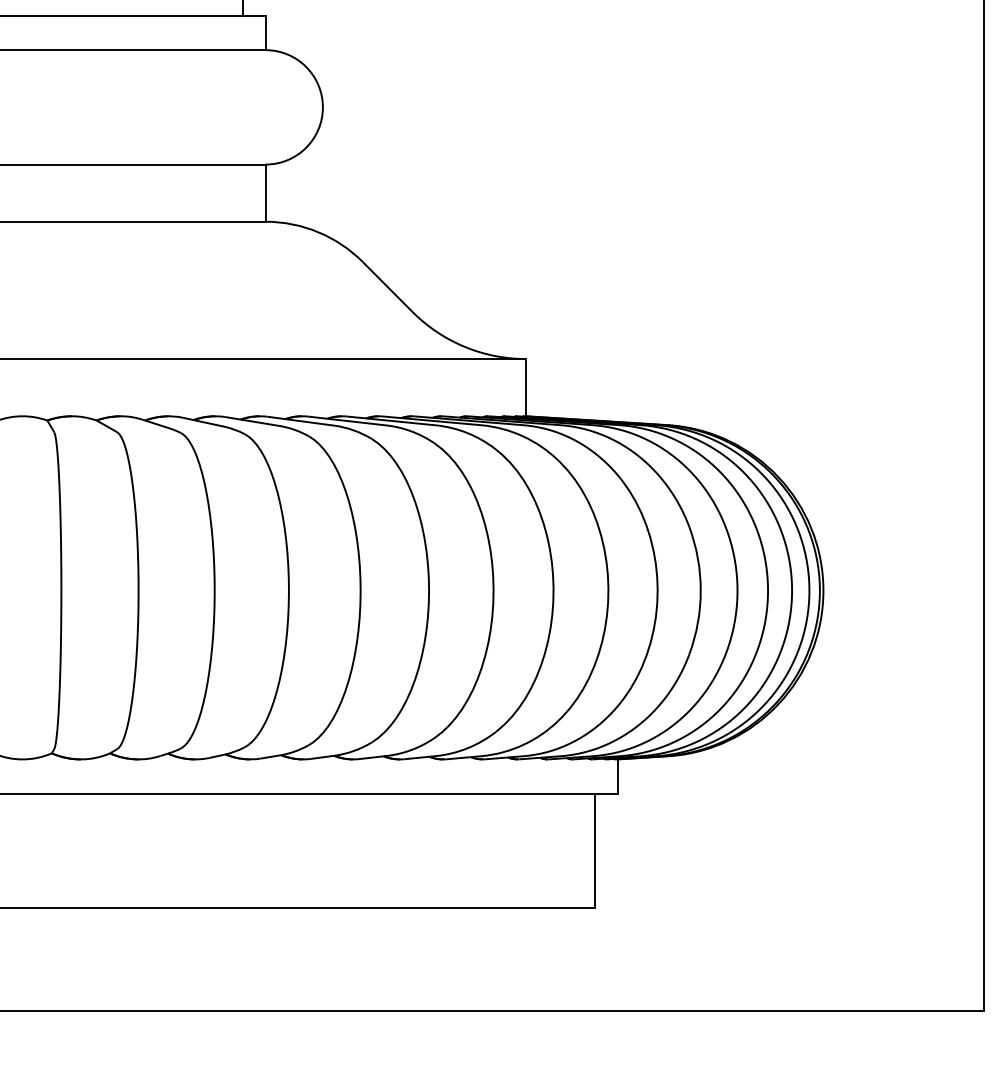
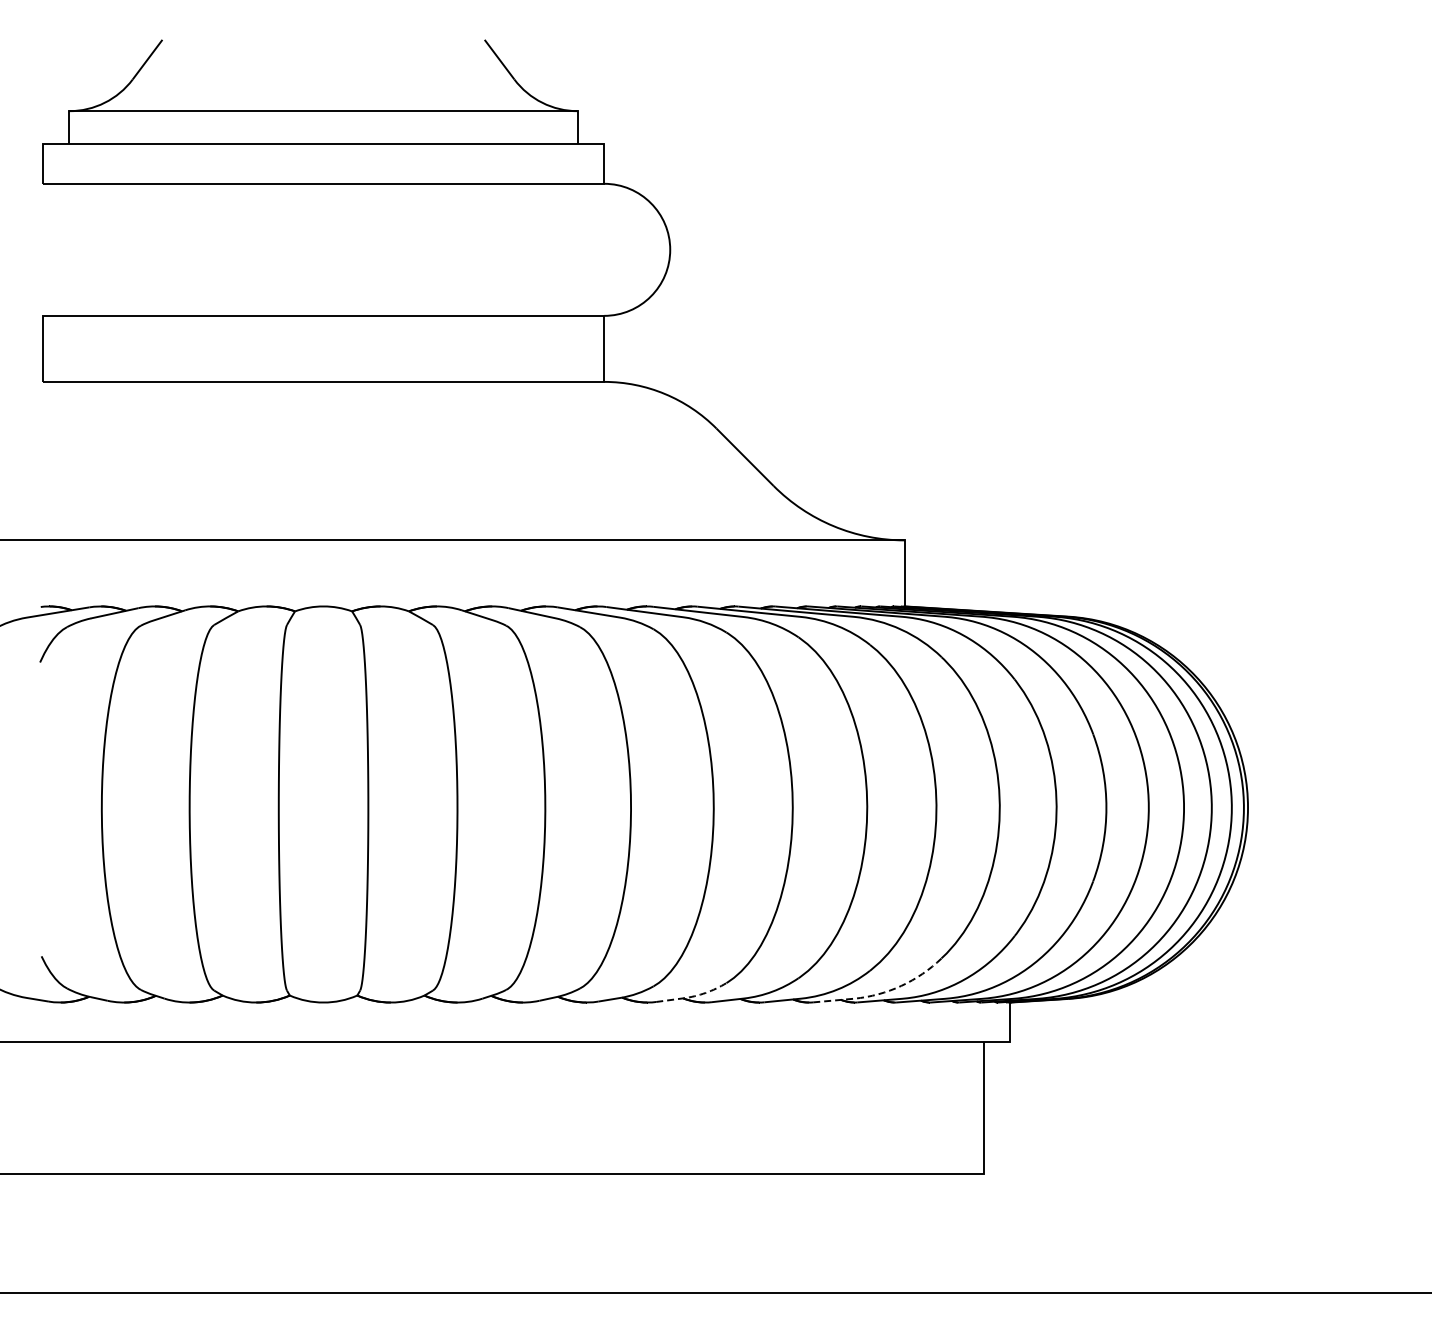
line: (507, 750) -> (883, 992), solid -> dashed
line: (343, 754) -> (693, 996), solid -> dashed

